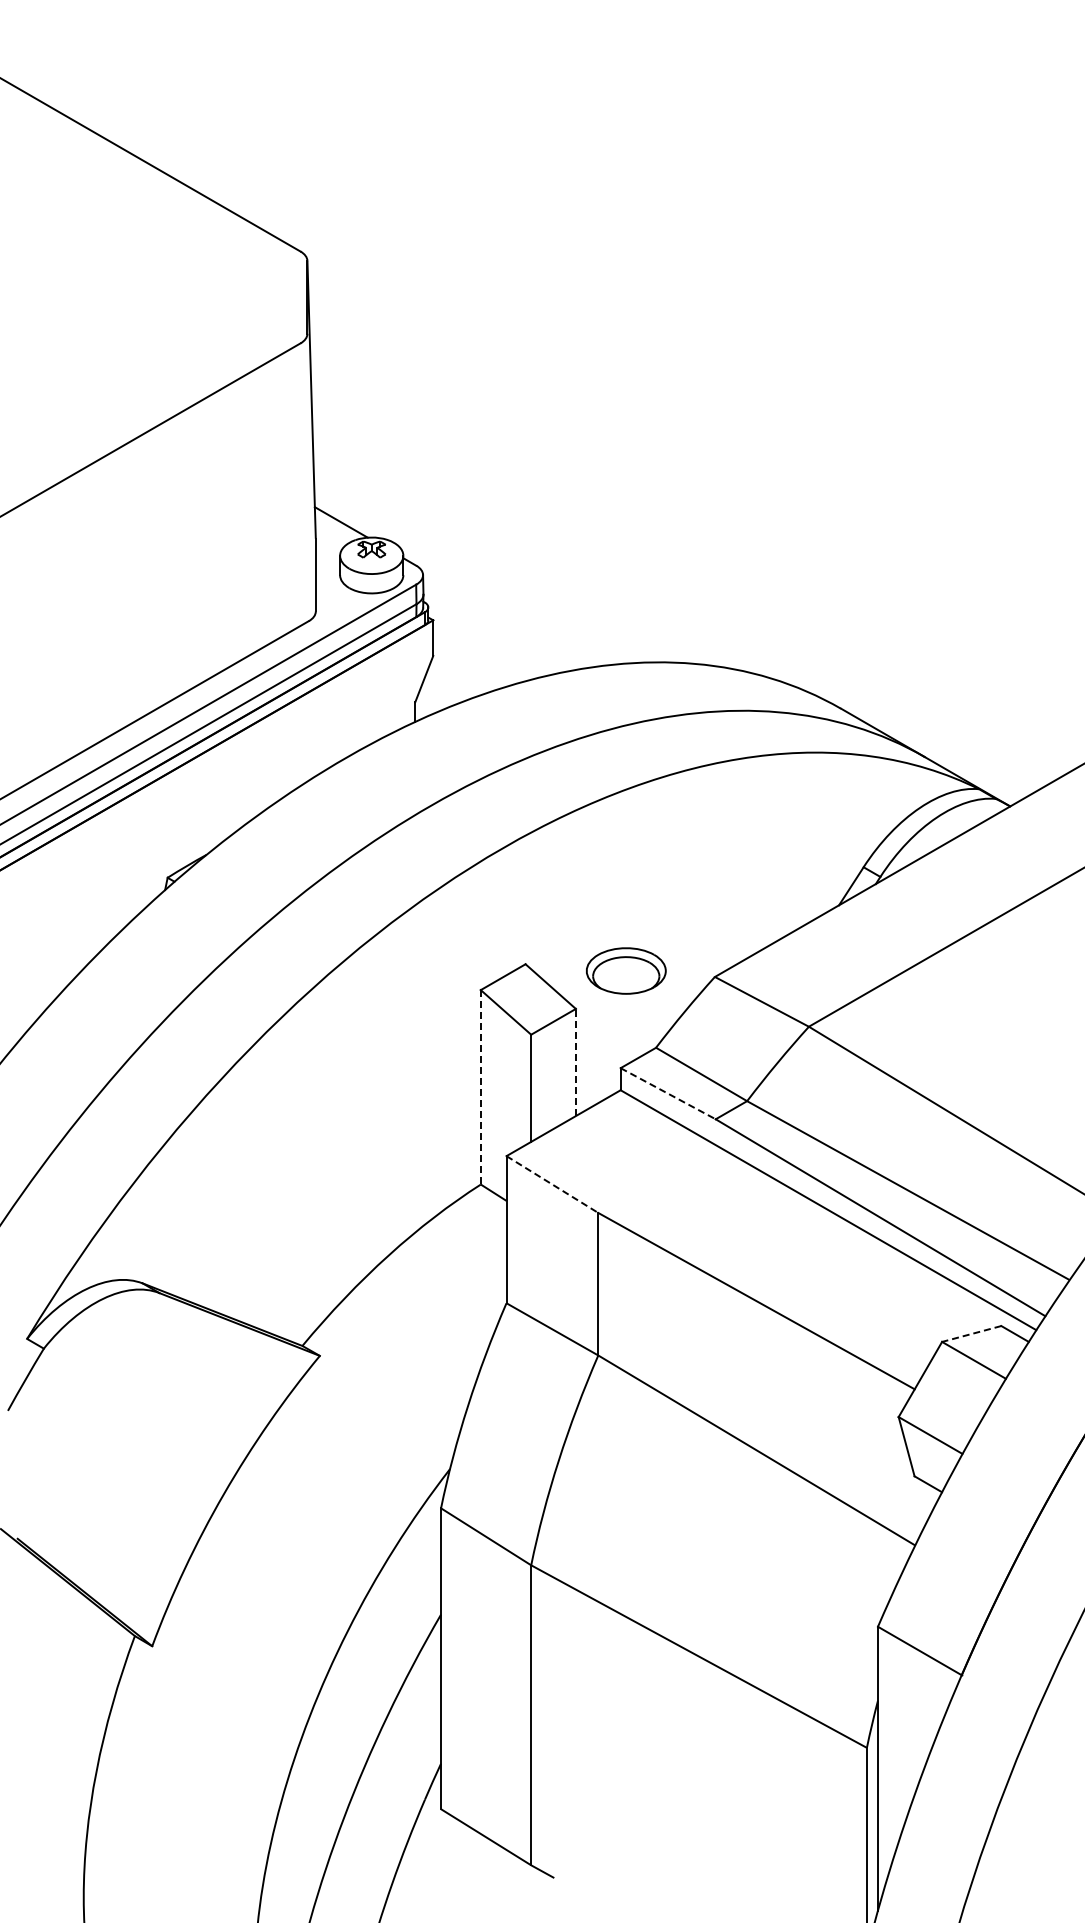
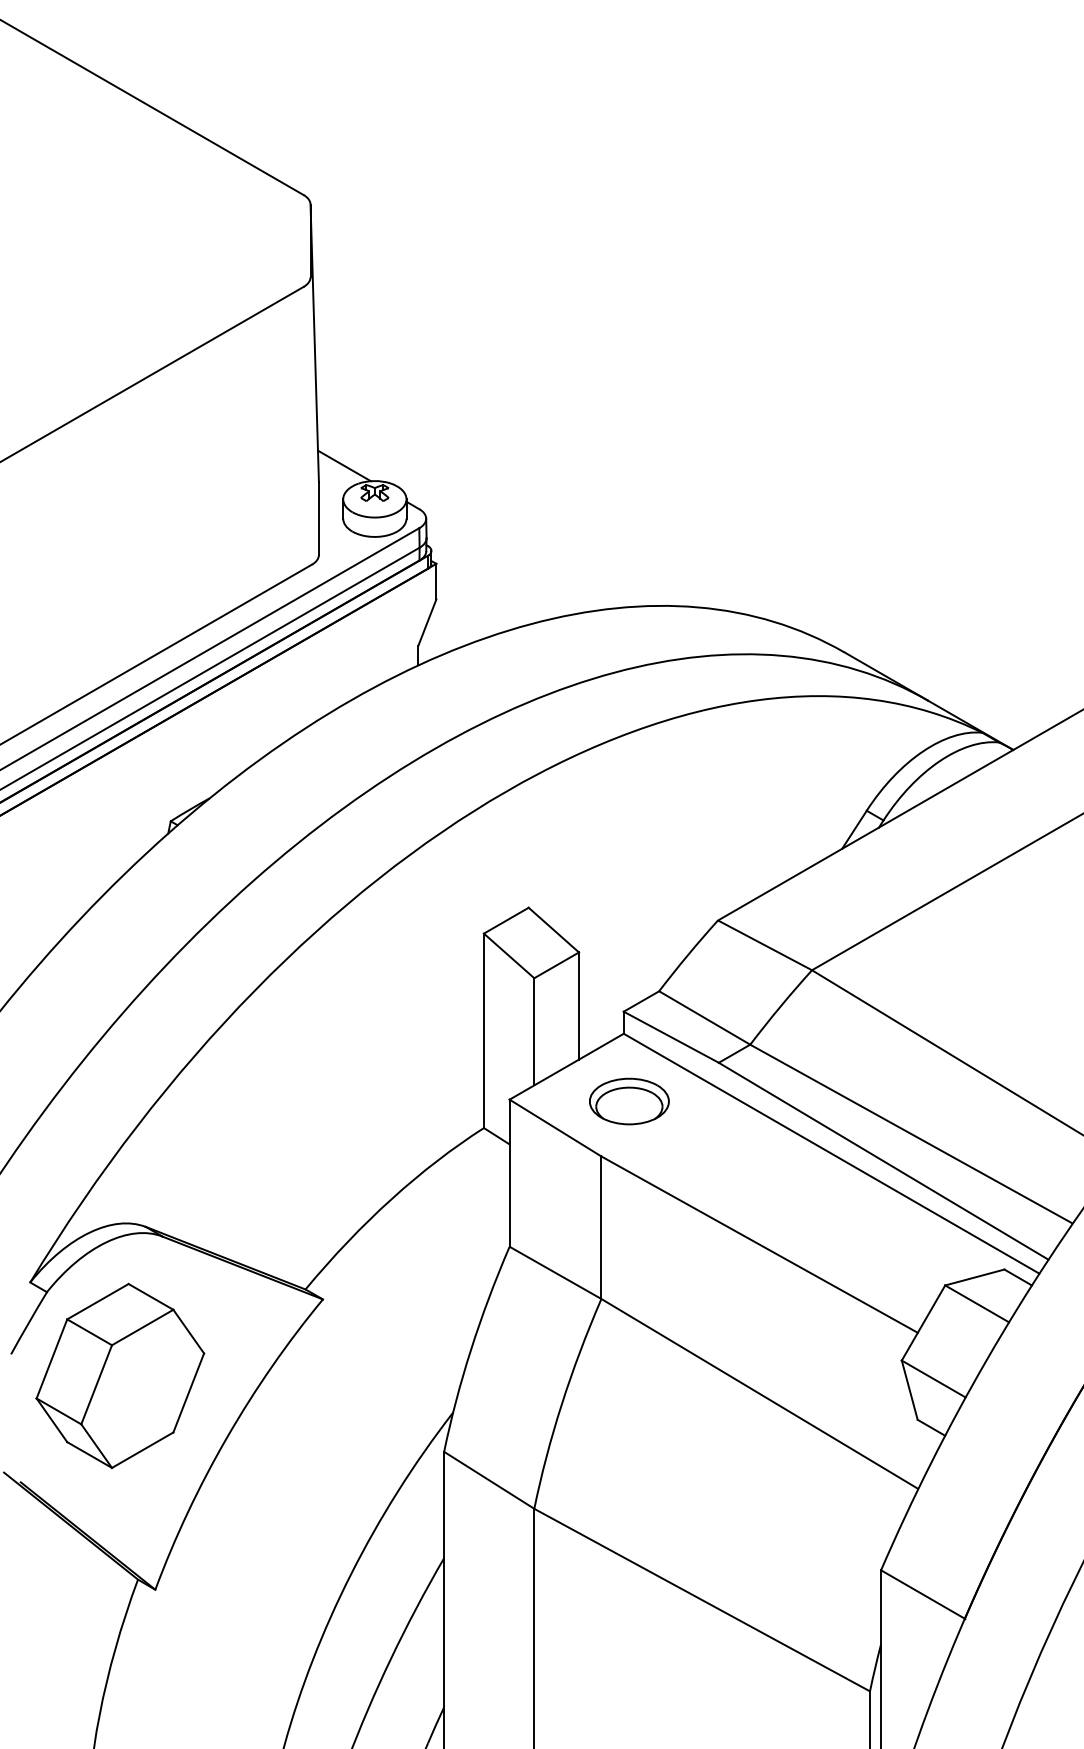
part: (626, 970) -> (629, 1101), moved
line: (575, 1062) -> (578, 1006), dashed -> solid
line: (480, 1087) -> (483, 1031), dashed -> solid
line: (668, 1093) -> (671, 1037), dashed -> solid
line: (552, 1184) -> (555, 1128), dashed -> solid
line: (971, 1333) -> (974, 1277), dashed -> solid
part: (116, 1432) -> (119, 1376), added

